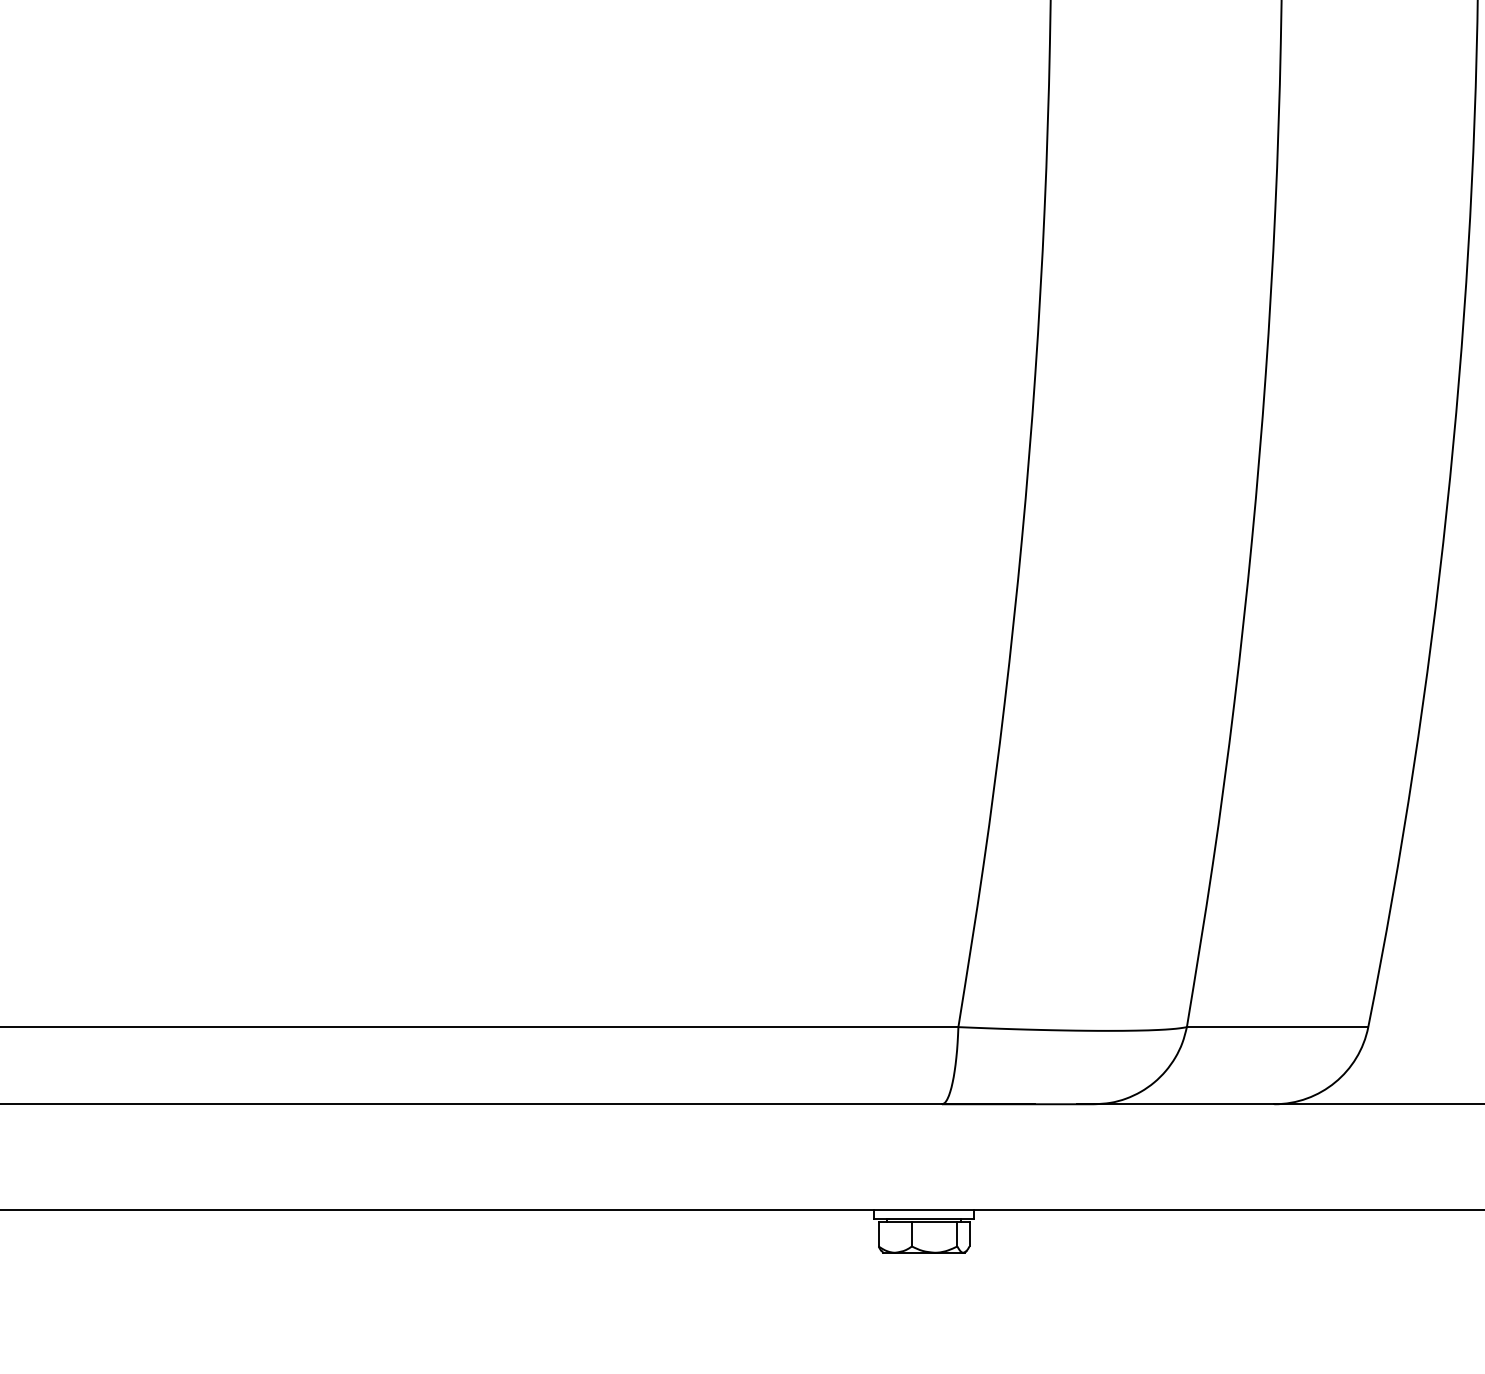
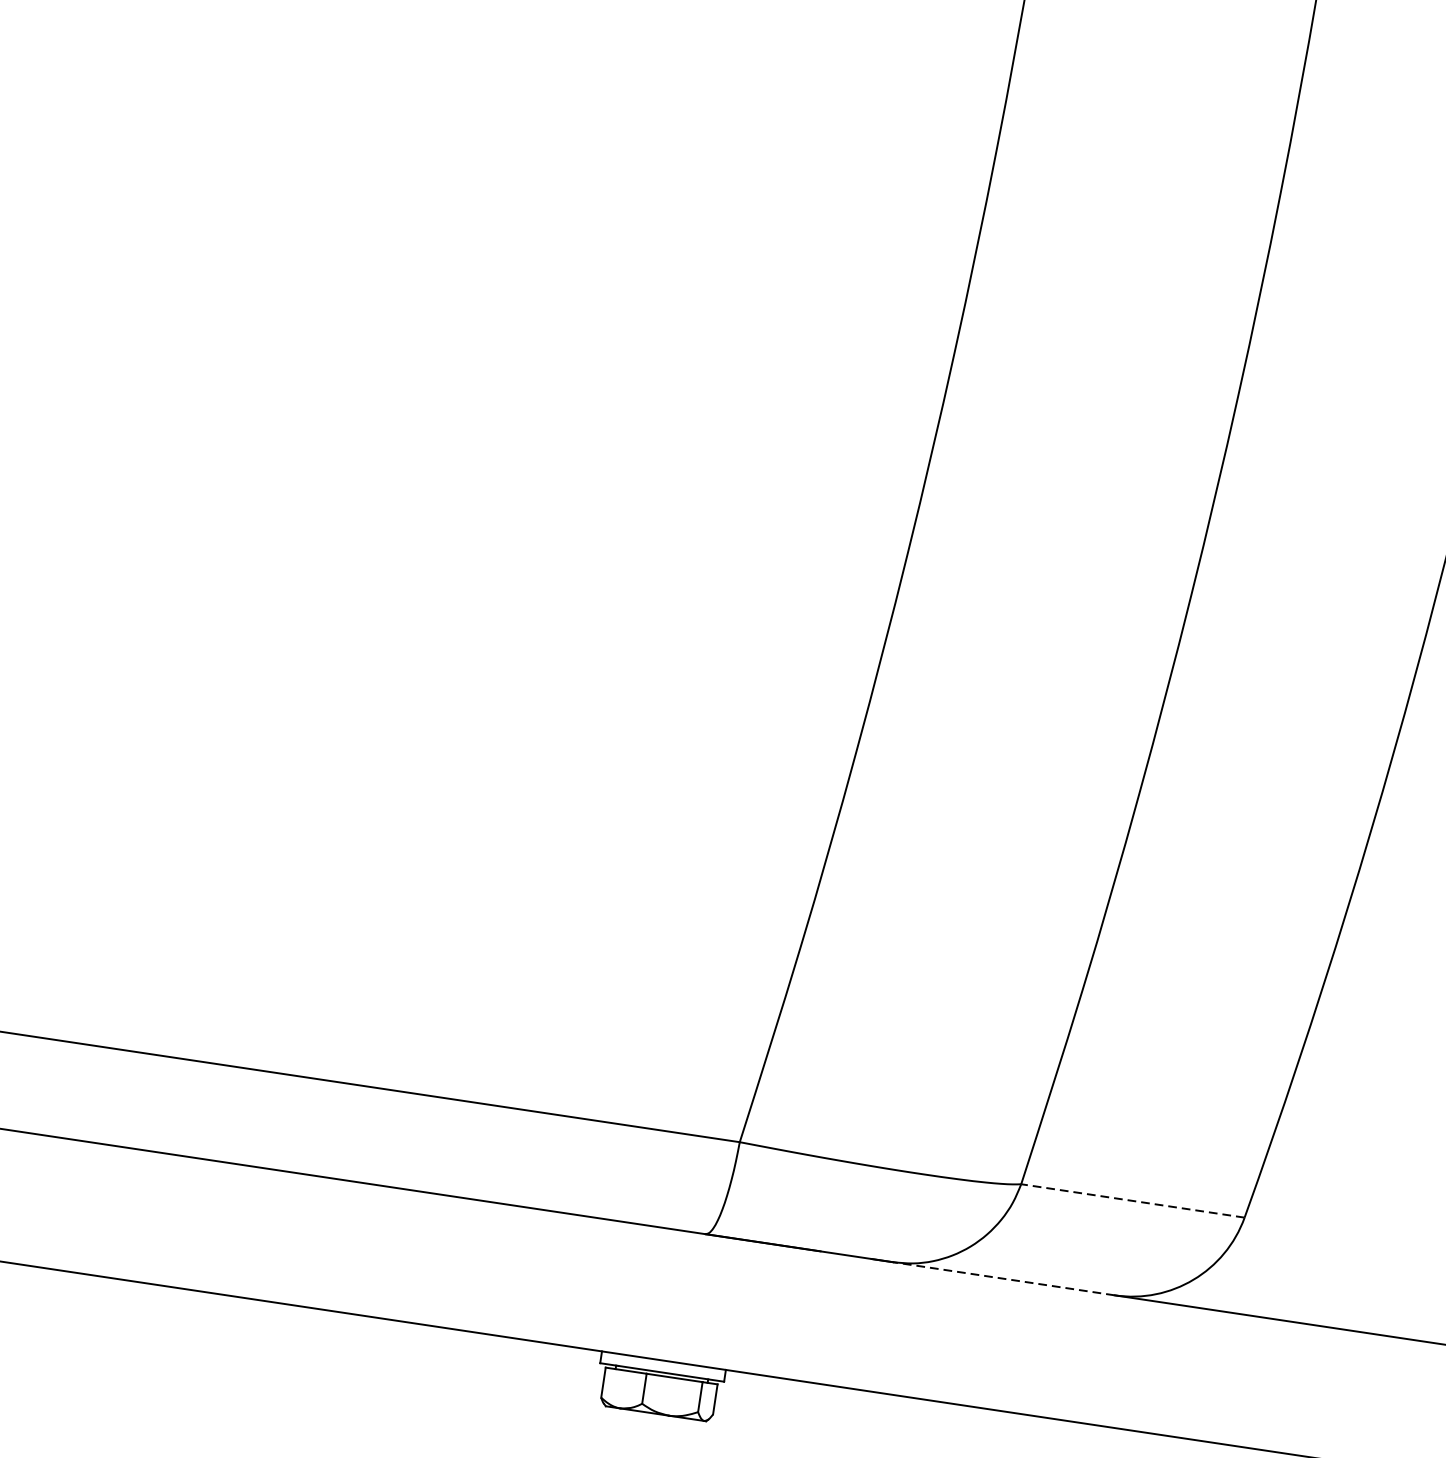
line: (1277, 1027) -> (1132, 1201), solid -> dashed
line: (1184, 1104) -> (1004, 1279), solid -> dashed

